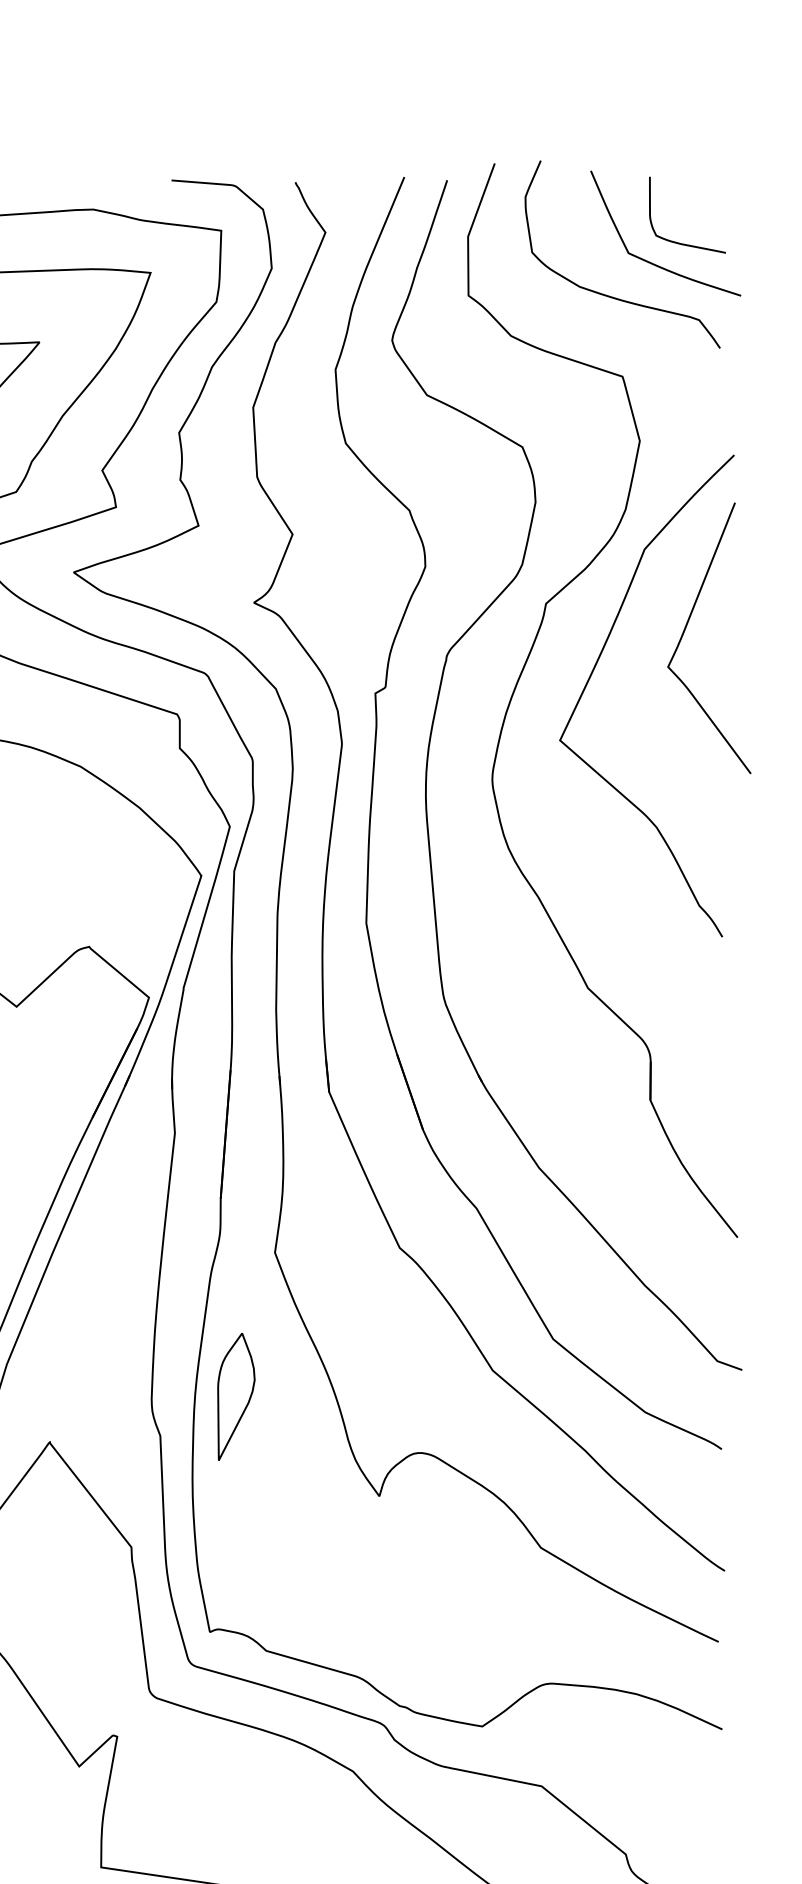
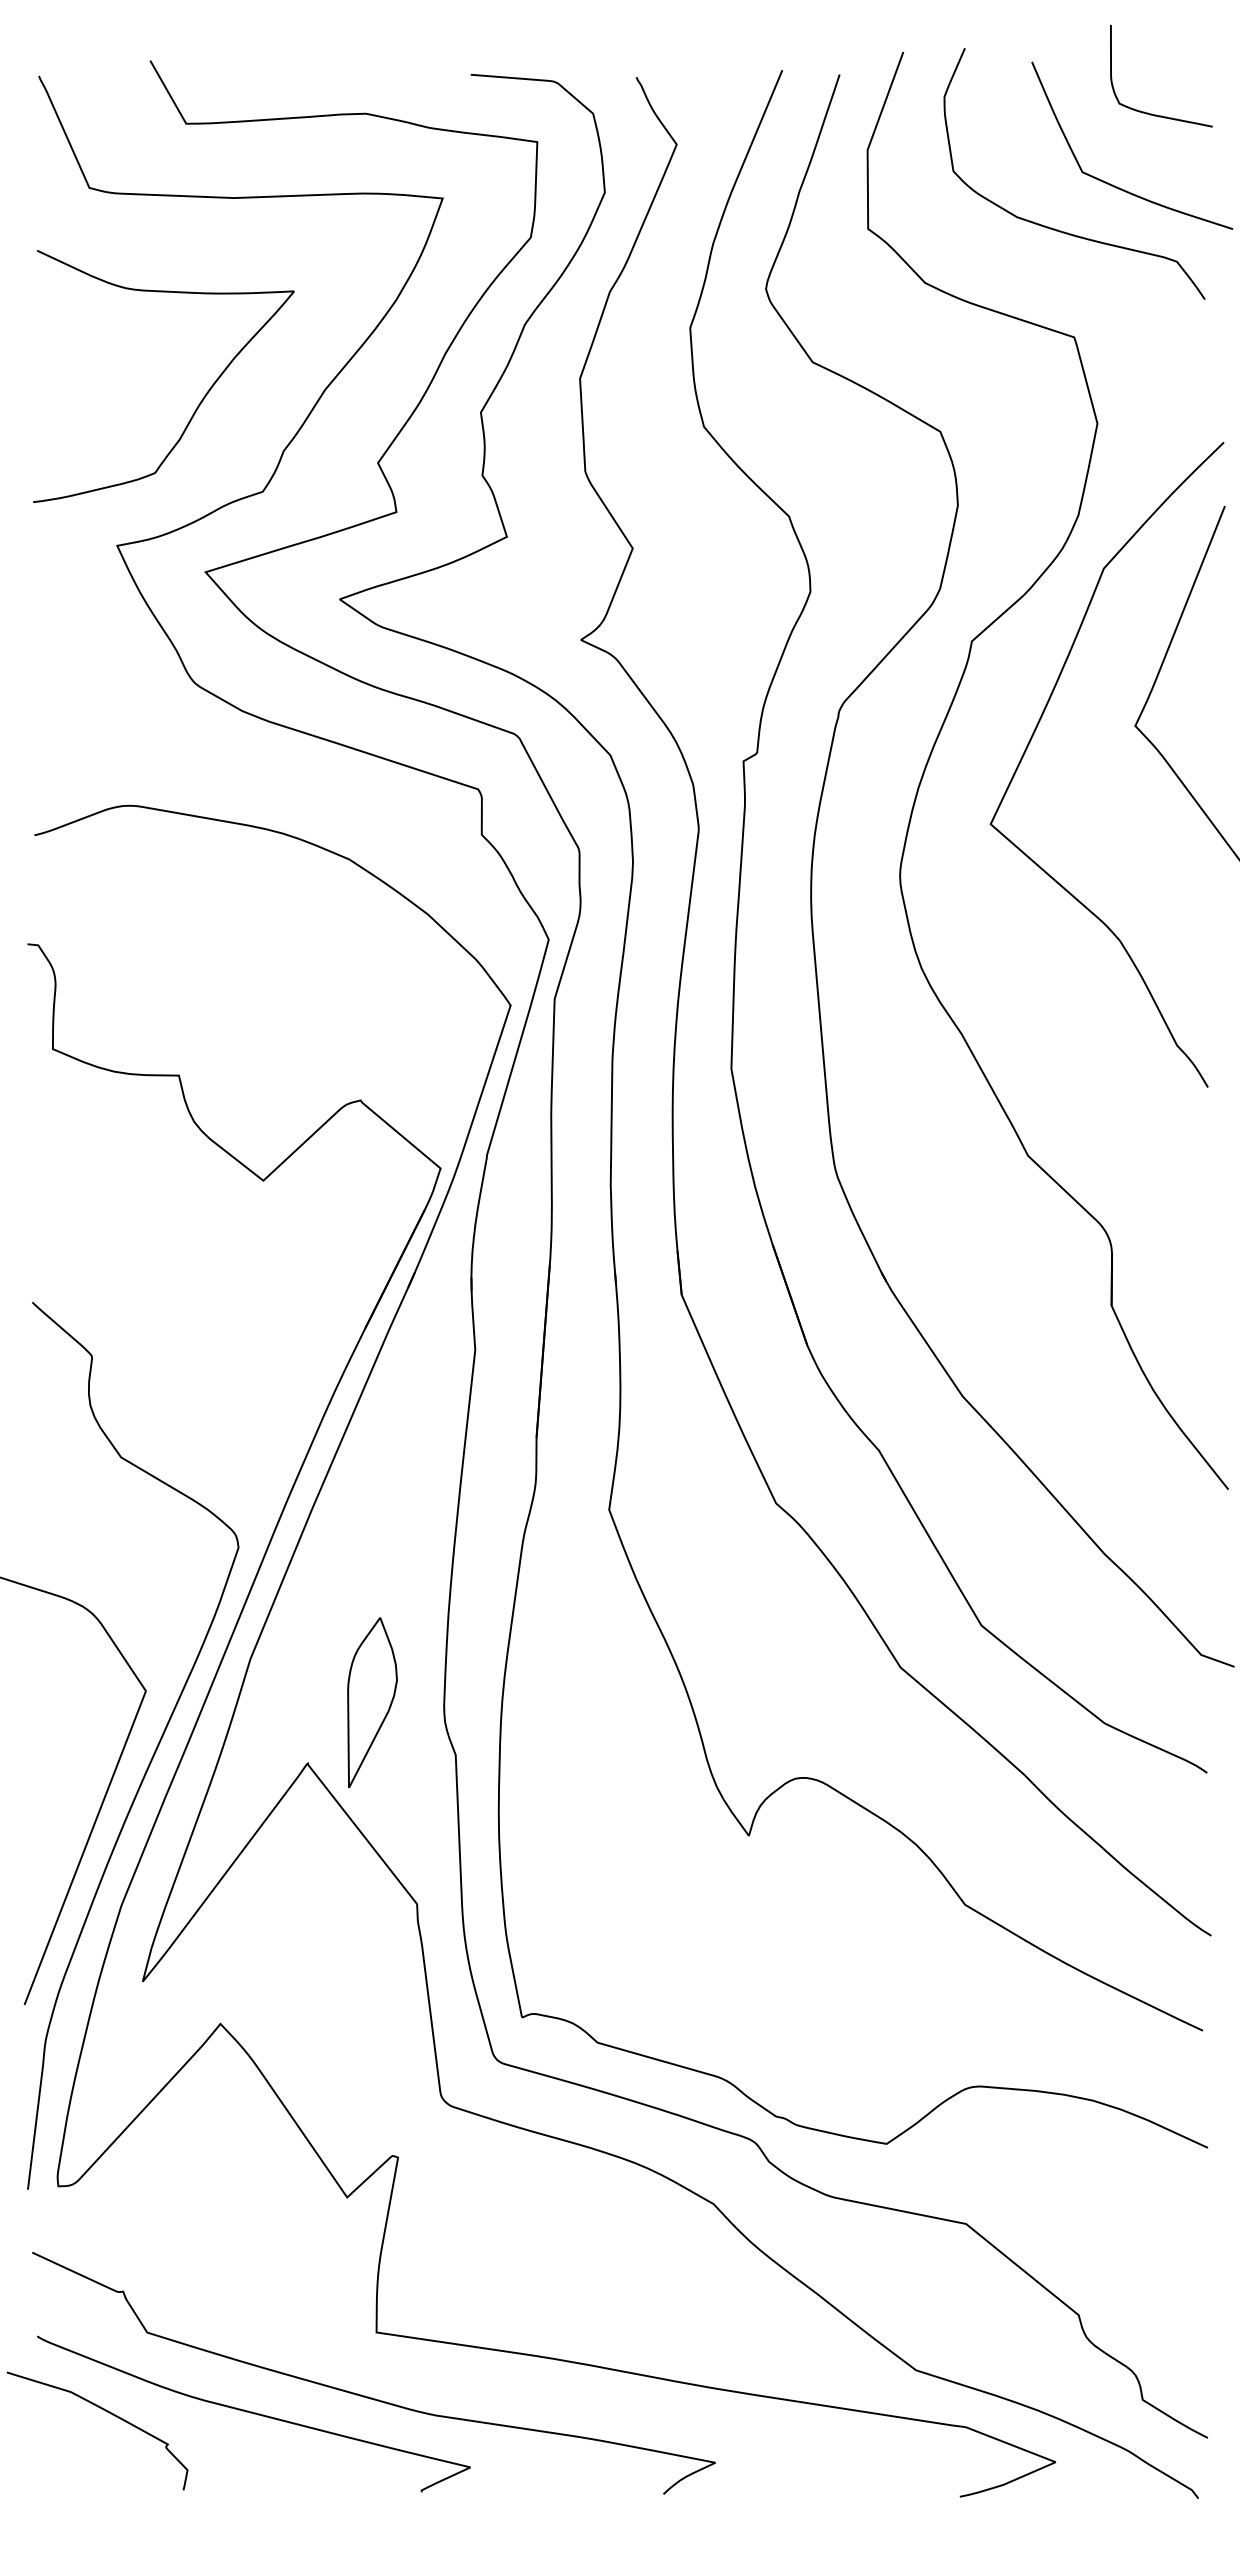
curve: (677, 242) -> (1148, 112), moved
part: (236, 1396) -> (372, 1702), moved

